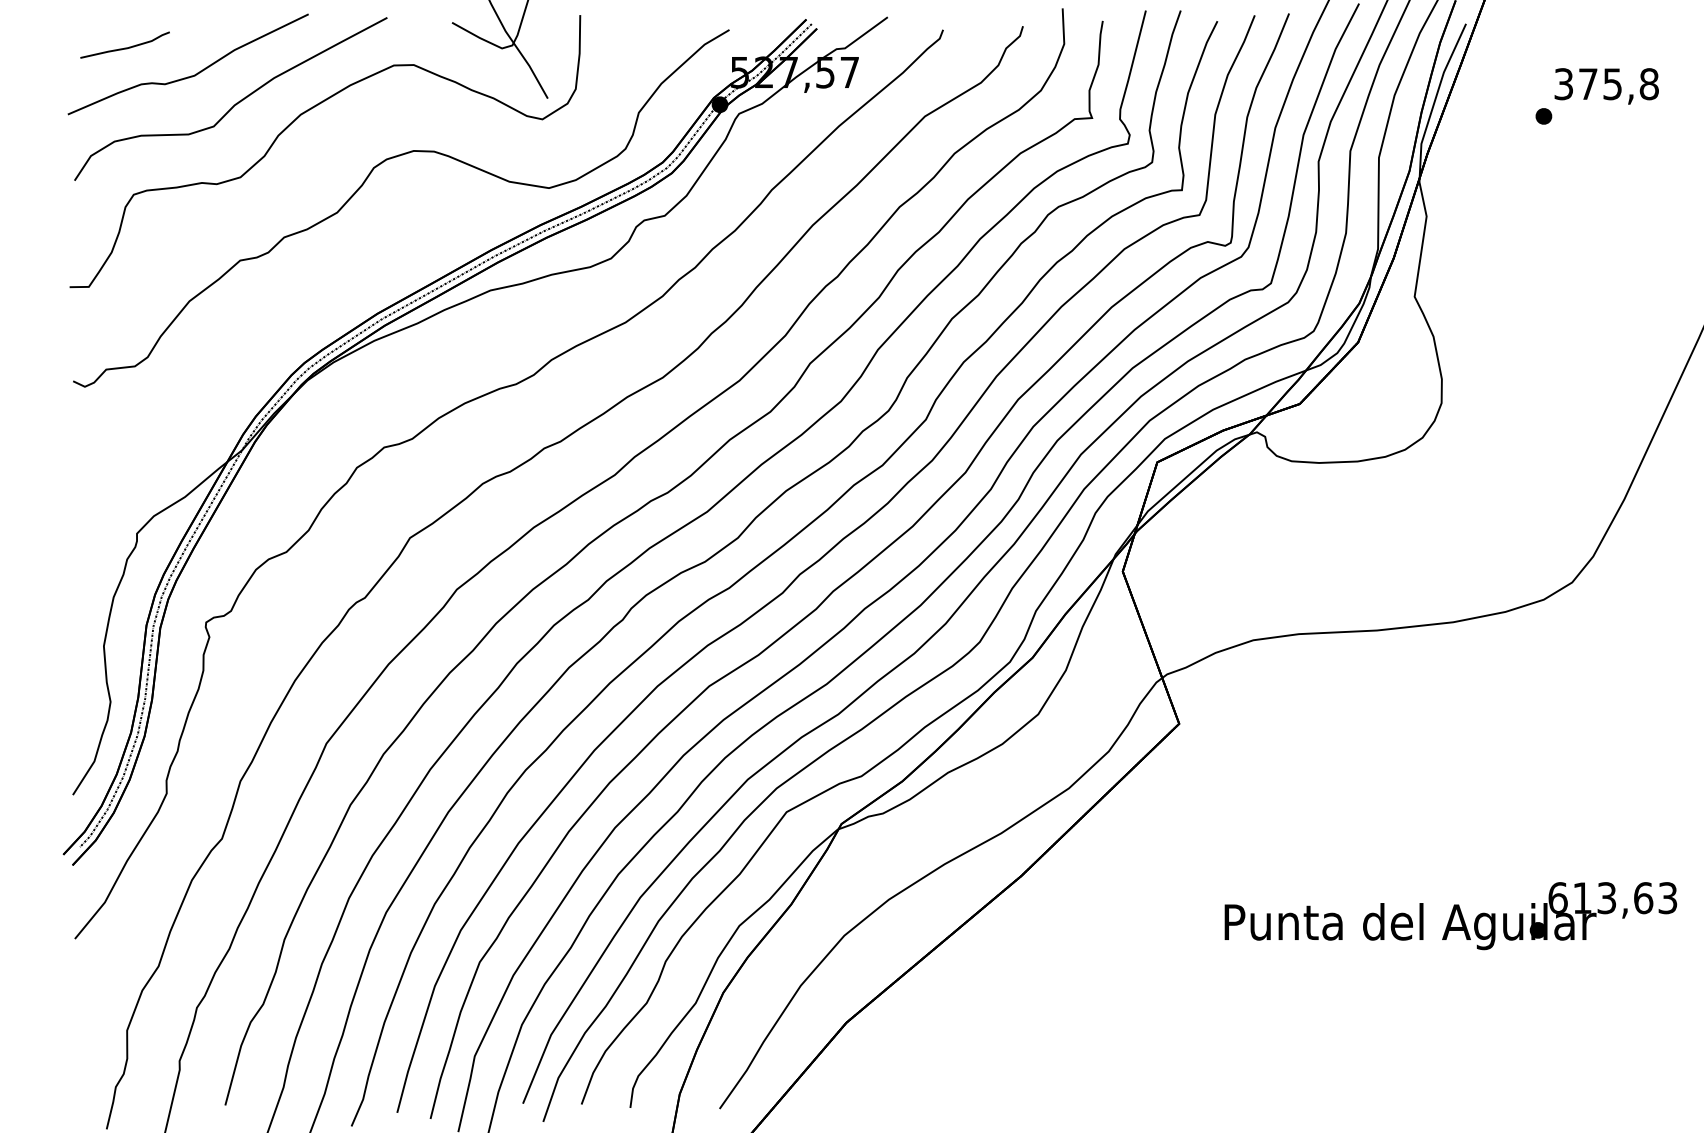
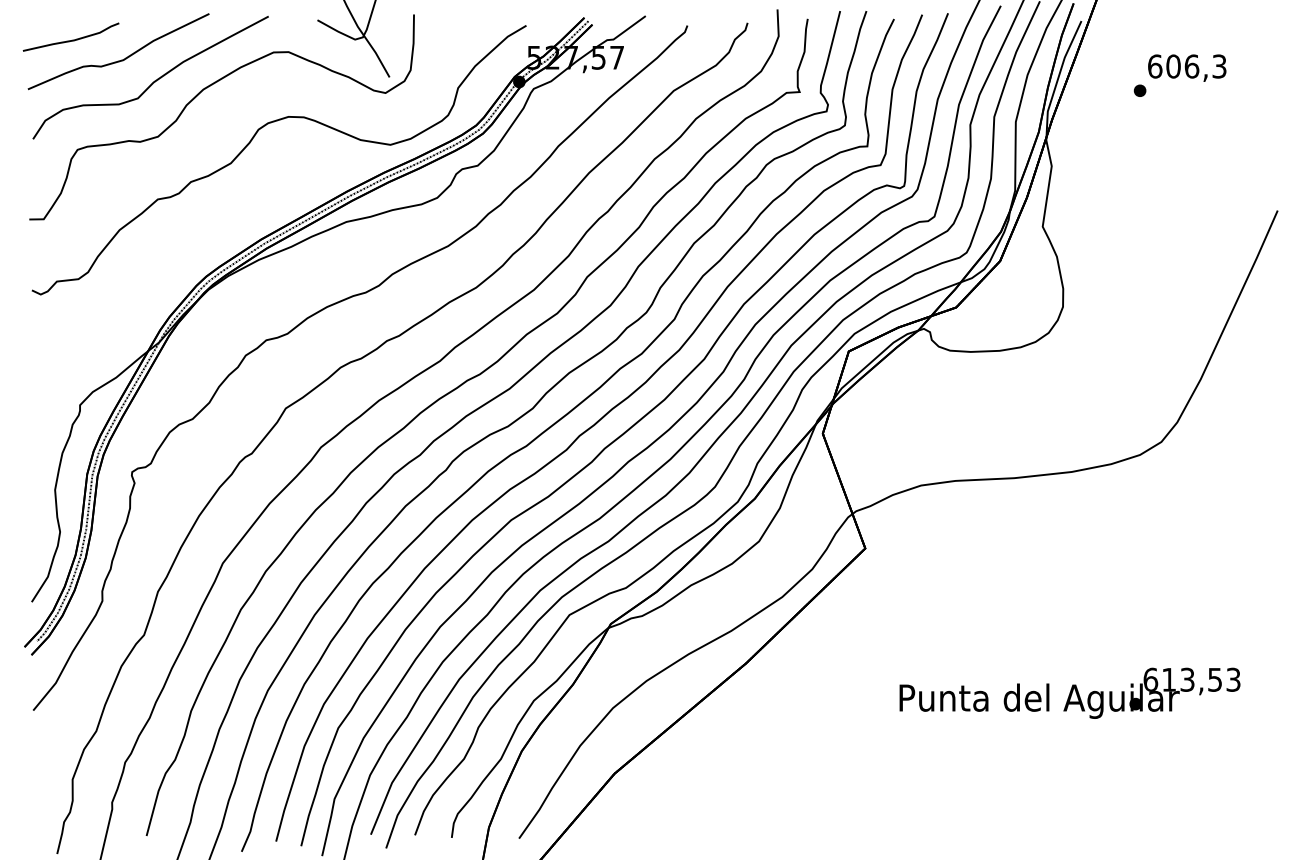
part: (124, 44) -> (70, 36), size x1.43
text: (1606, 84) -> (1187, 66), 375,8 -> 606,3
text: (1643, 897) -> (1215, 679), 613,63 -> 613,53

